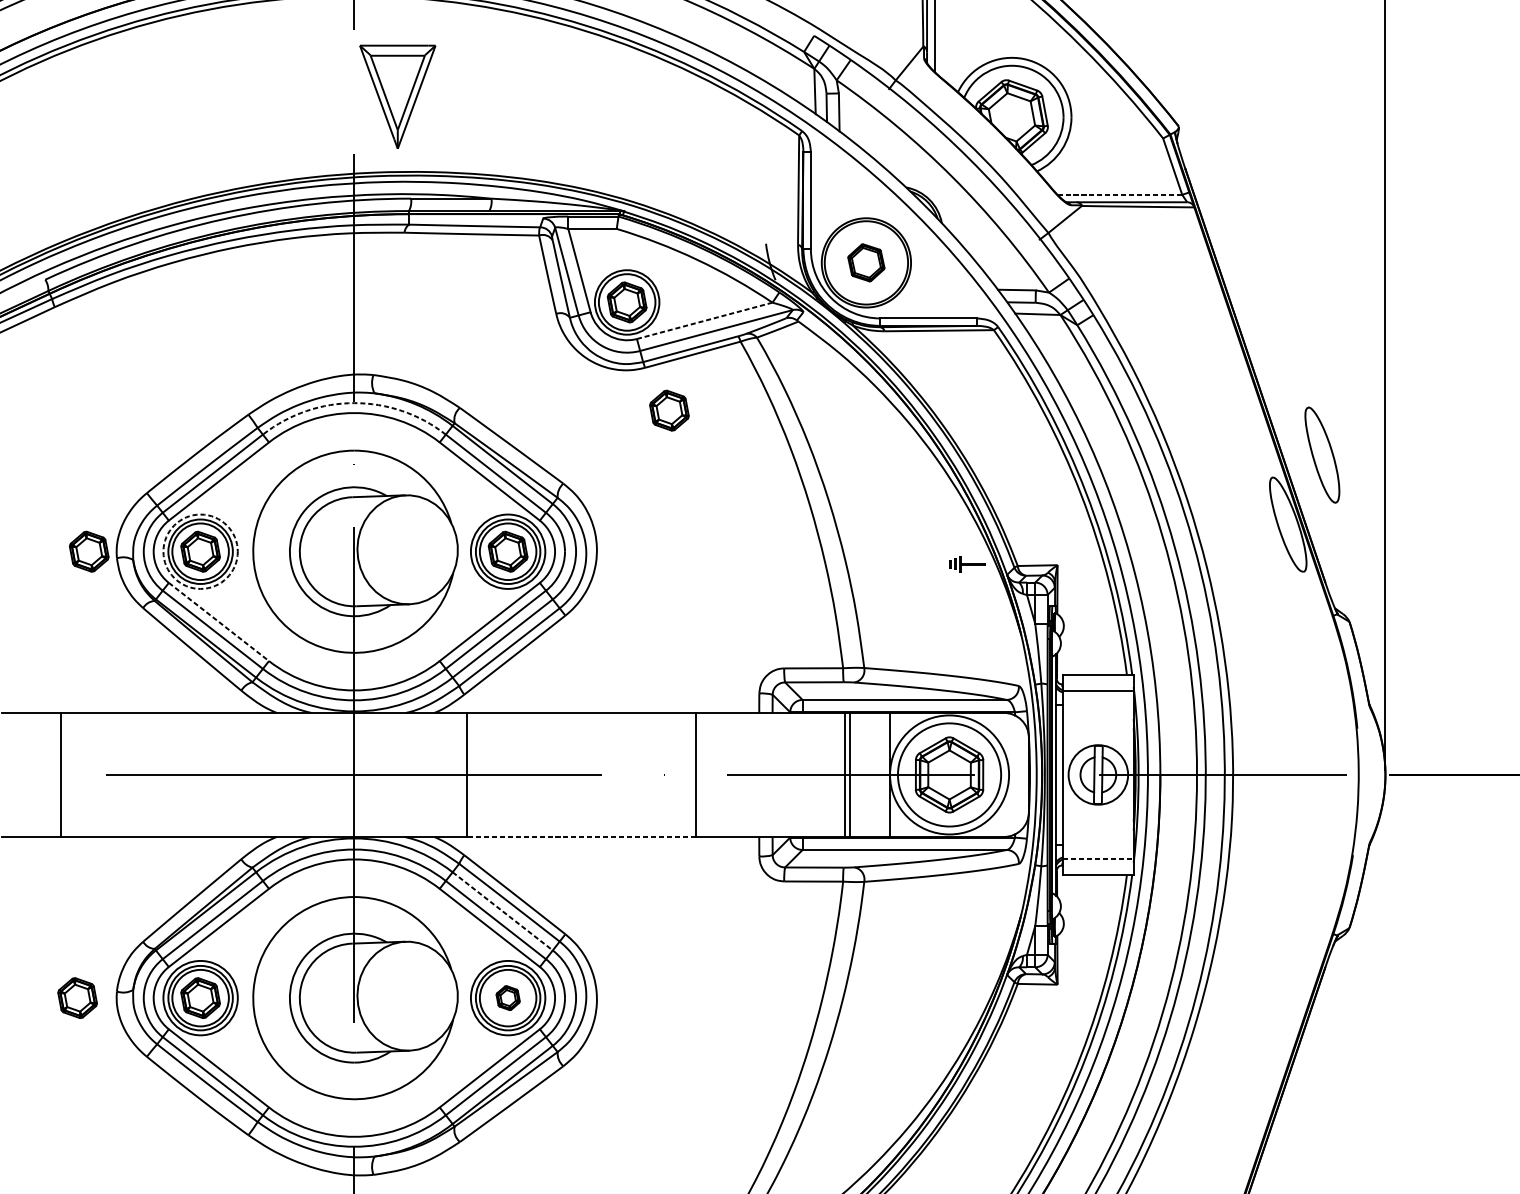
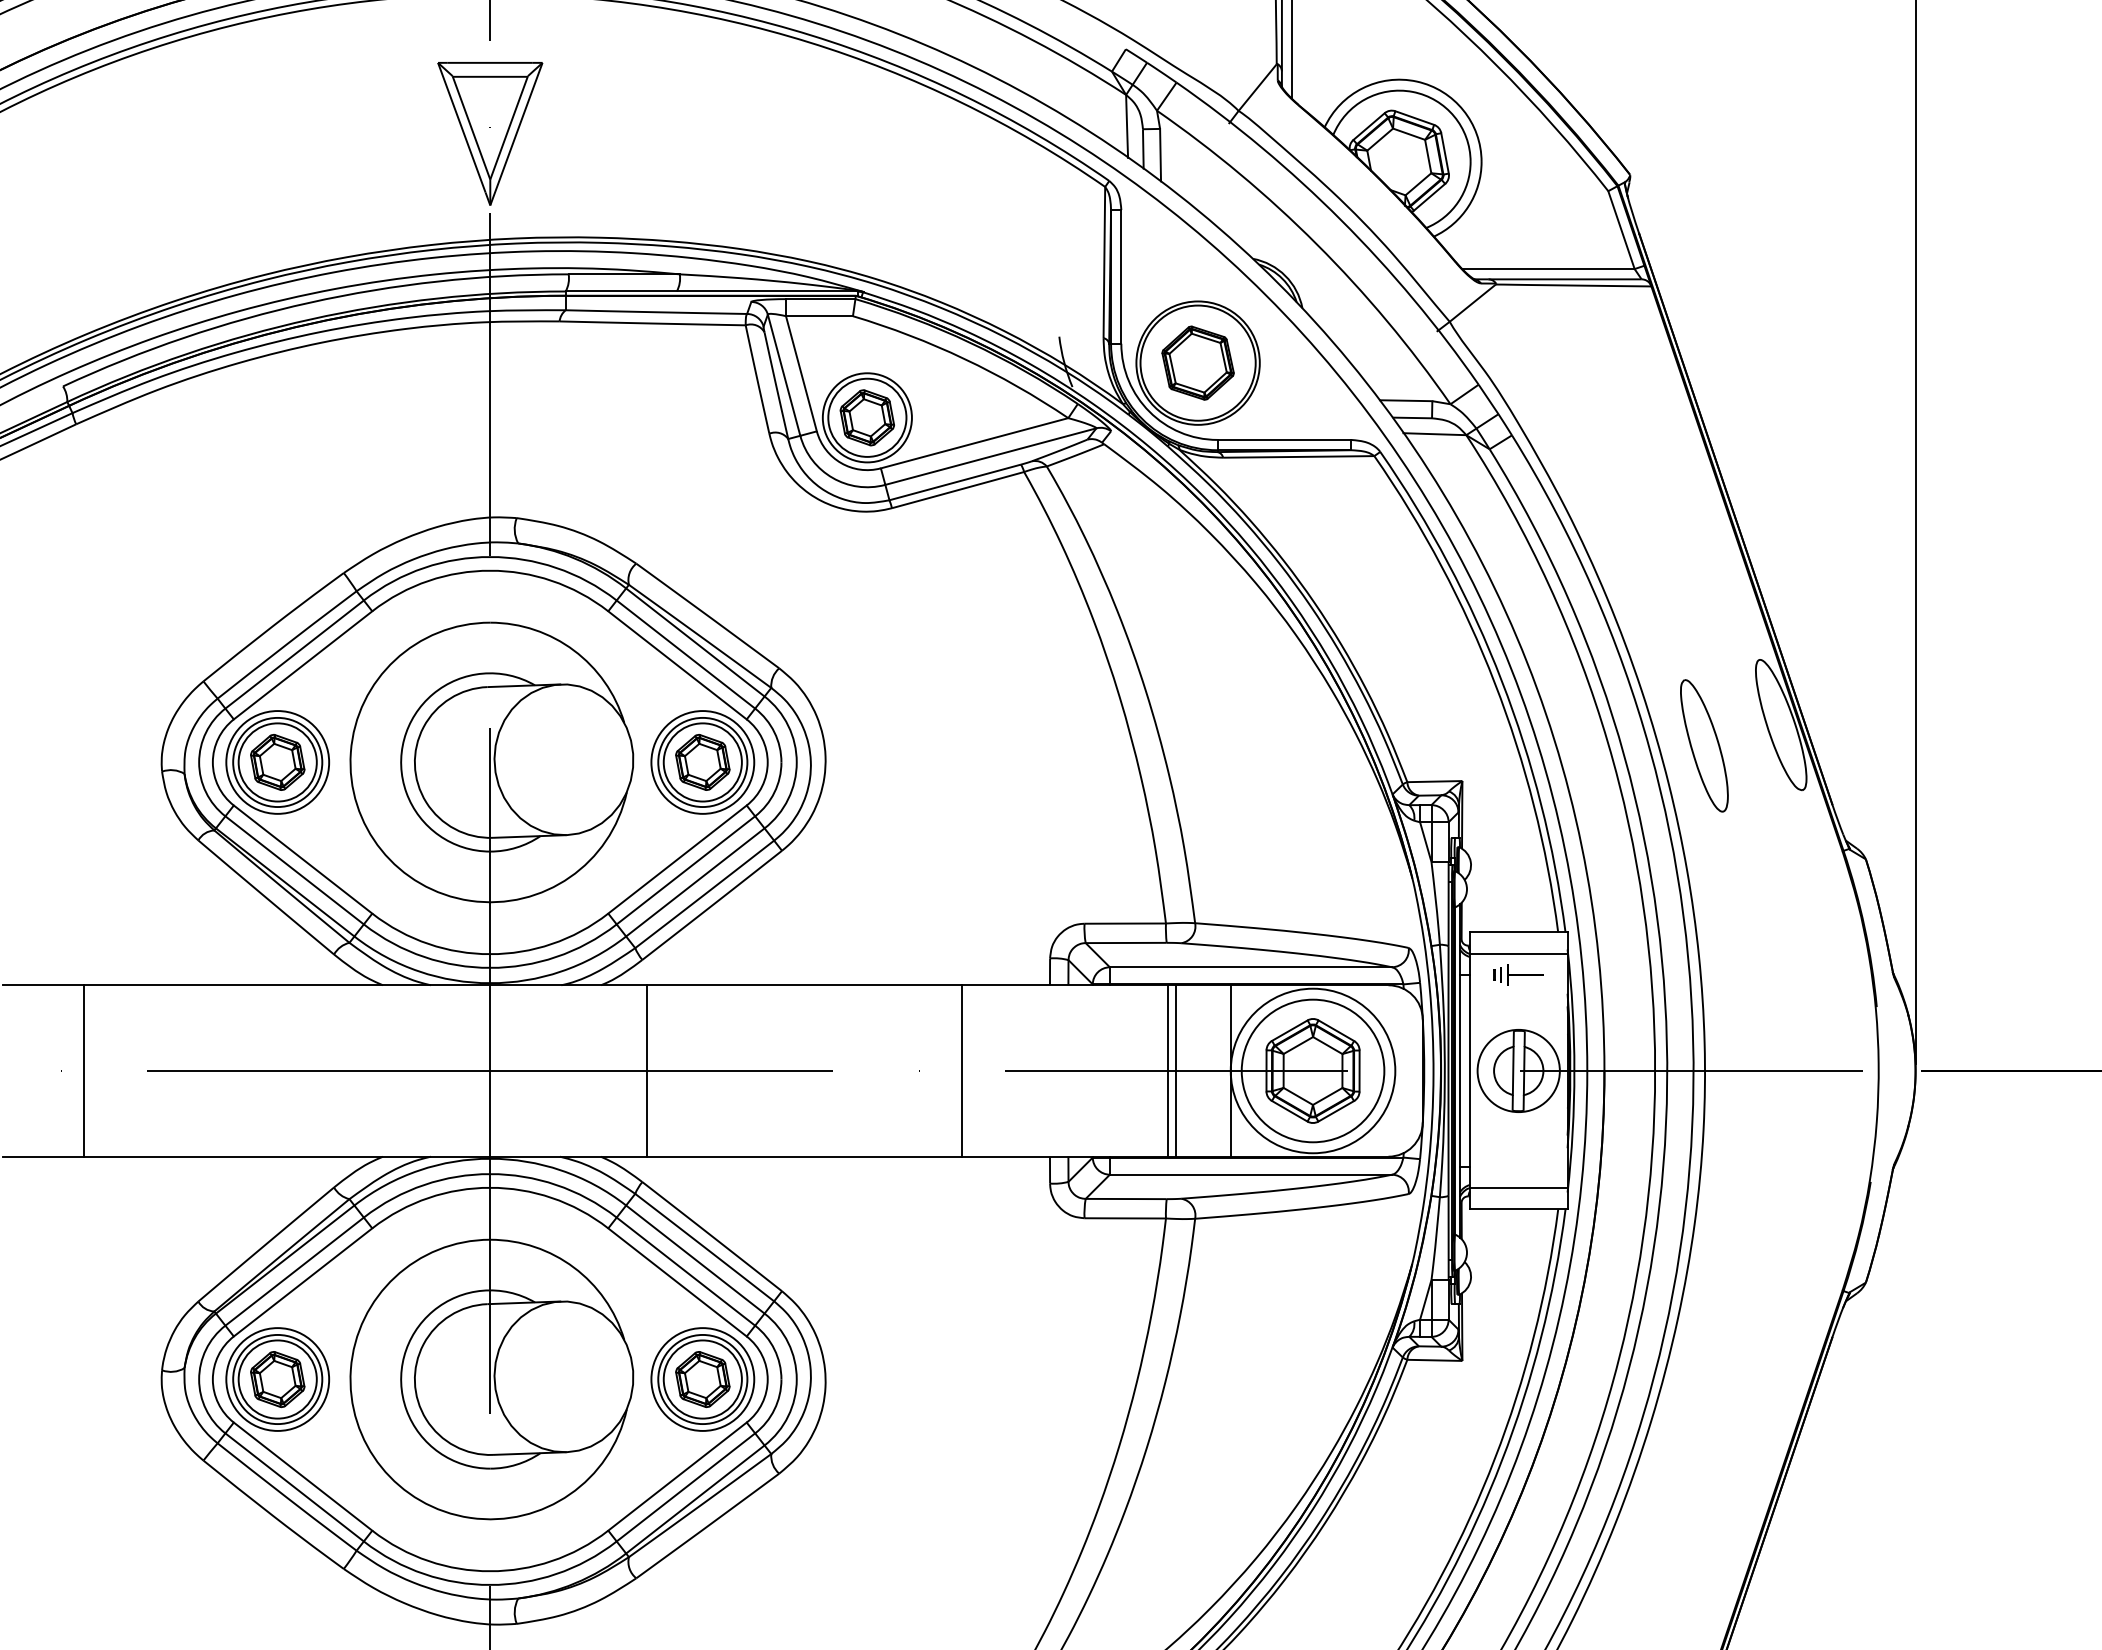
part: (397, 96) -> (490, 133), moved
line: (1120, 195) -> (1549, 269), dashed -> solid
part: (865, 262) -> (1197, 362), size x1.43
line: (704, 321) -> (974, 443), dashed -> solid
arc: (354, 403) -> (490, 557), dashed -> solid
part: (669, 410) -> (925, 567), removed
part: (1322, 454) -> (1704, 745), moved
part: (89, 551) -> (123, 762), removed
circle: (200, 551) -> (277, 762), dashed -> solid
part: (967, 564) -> (1518, 974), moved
line: (219, 621) -> (303, 859), dashed -> solid
line: (581, 836) -> (804, 1156), dashed -> solid
line: (1098, 859) -> (1518, 1187), dashed -> solid
line: (502, 911) -> (695, 1259), dashed -> solid
part: (77, 998) -> (107, 1379), removed
part: (507, 998) -> (702, 1379), size x1.67

